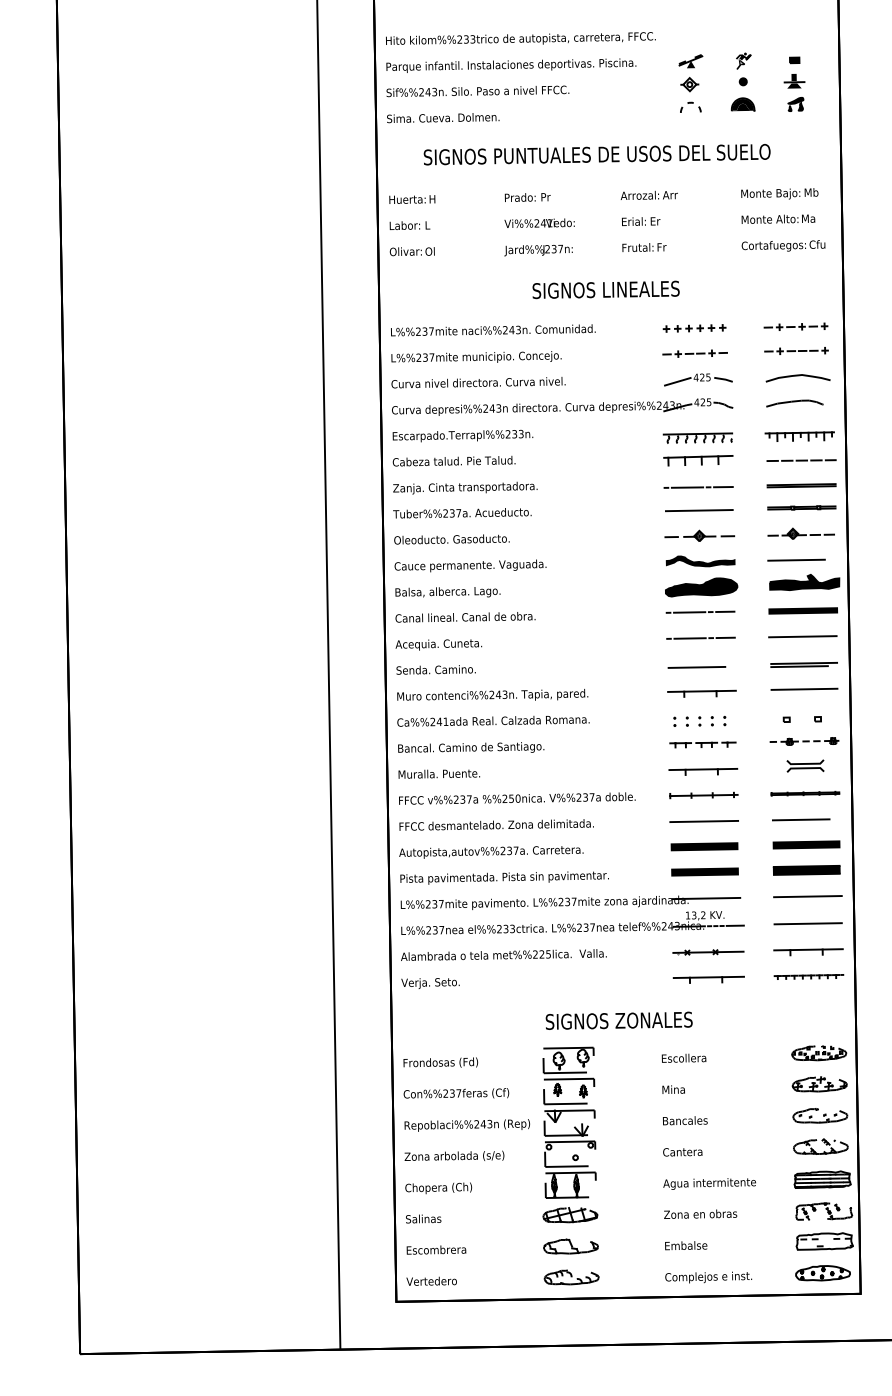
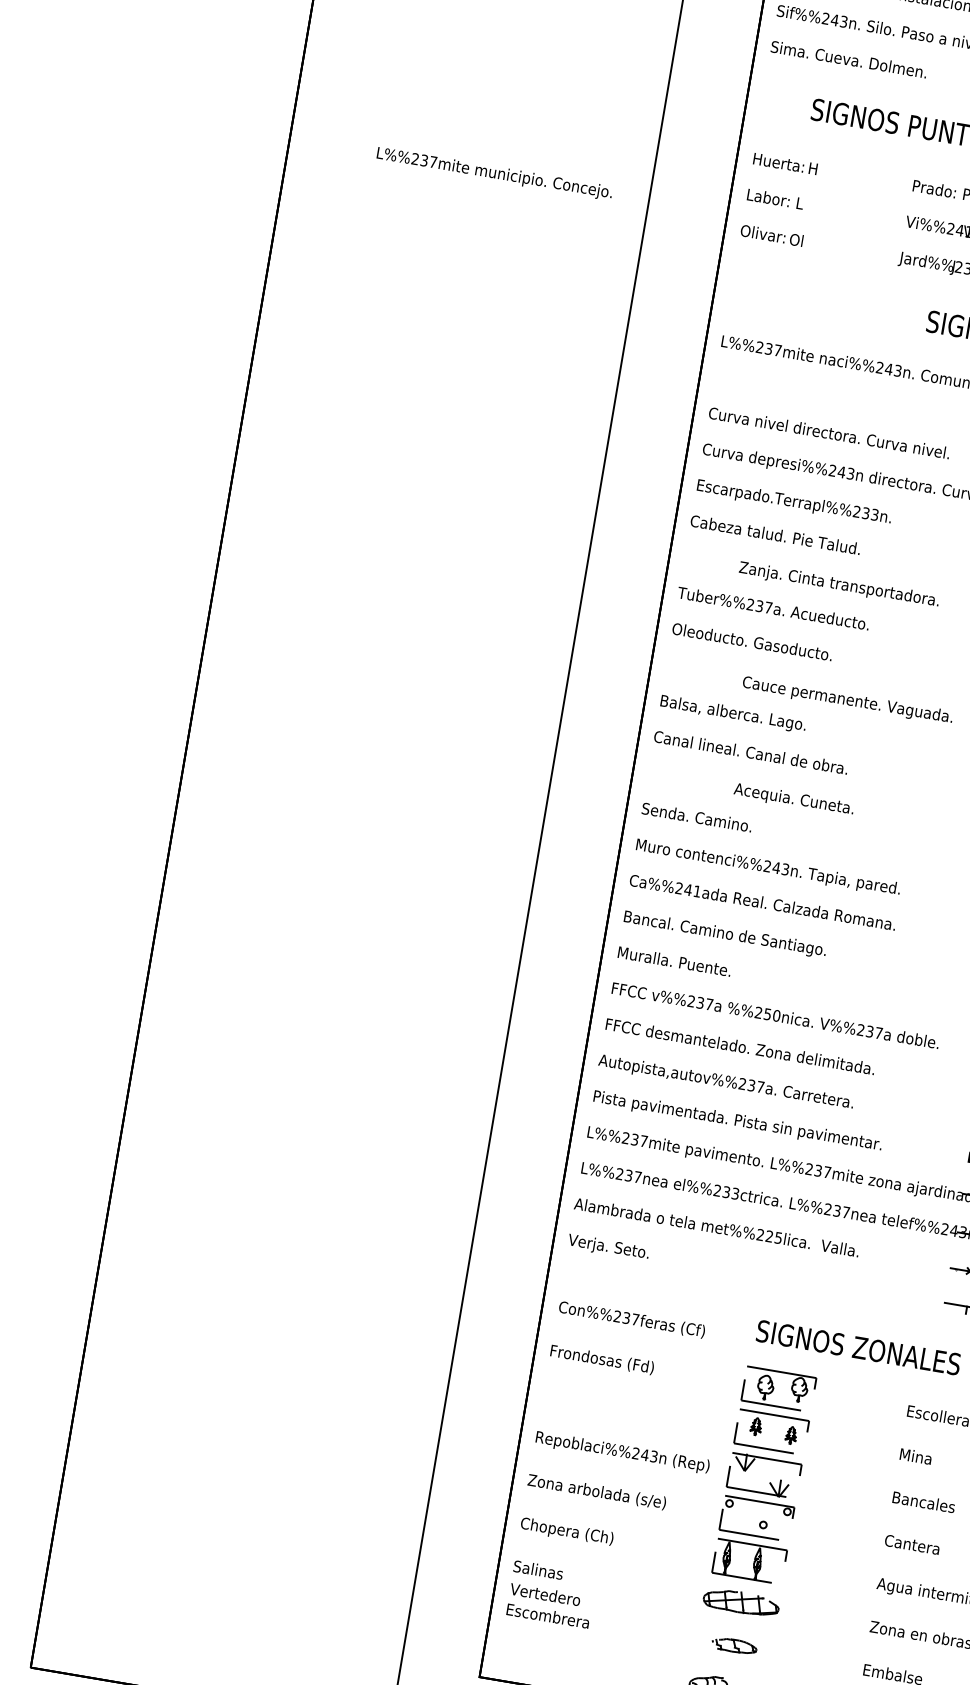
text: (476, 356) -> (494, 172), moved
text: (465, 487) -> (839, 584), moved
text: (470, 565) -> (847, 699), moved
text: (438, 644) -> (793, 799), moved
text: (456, 1093) -> (632, 1319), moved
part: (570, 1246) -> (733, 1645), size x0.6
text: (431, 1280) -> (545, 1593), moved

